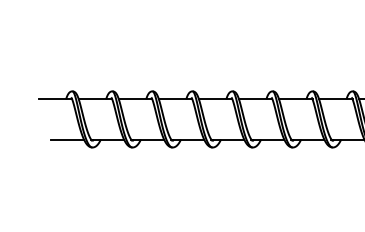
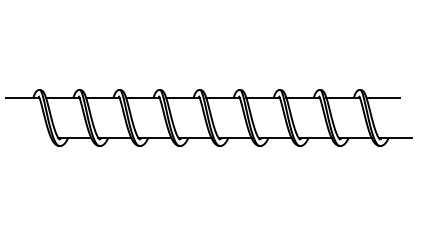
line: (67, 139) -> (34, 138), removed

